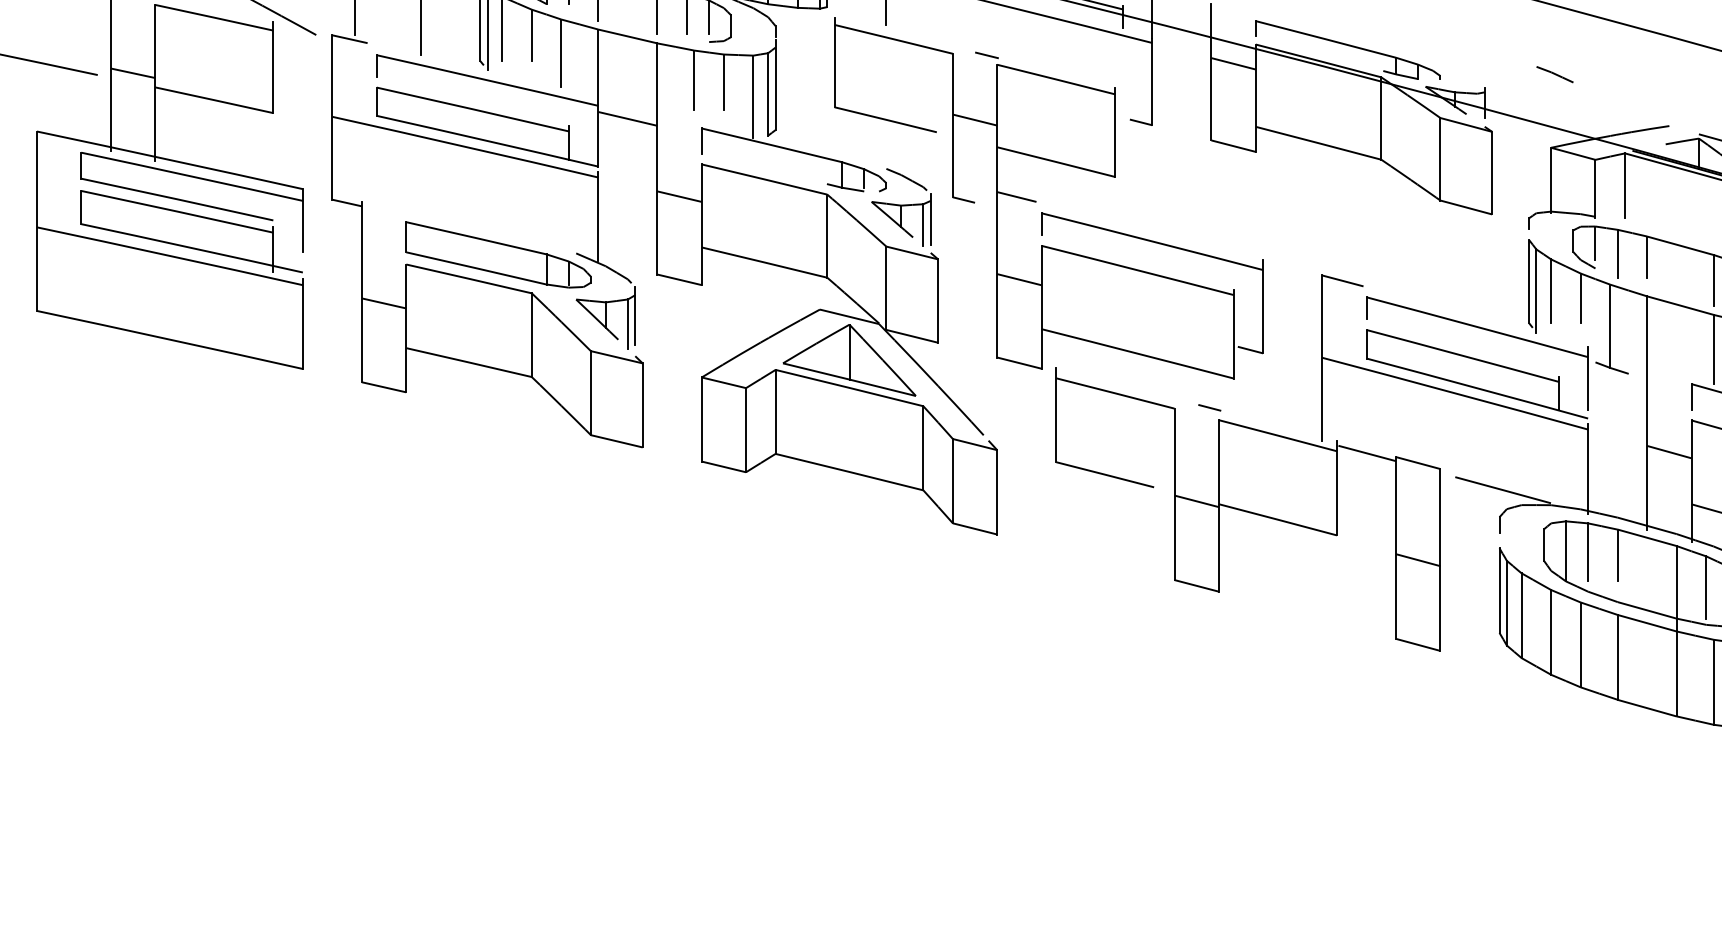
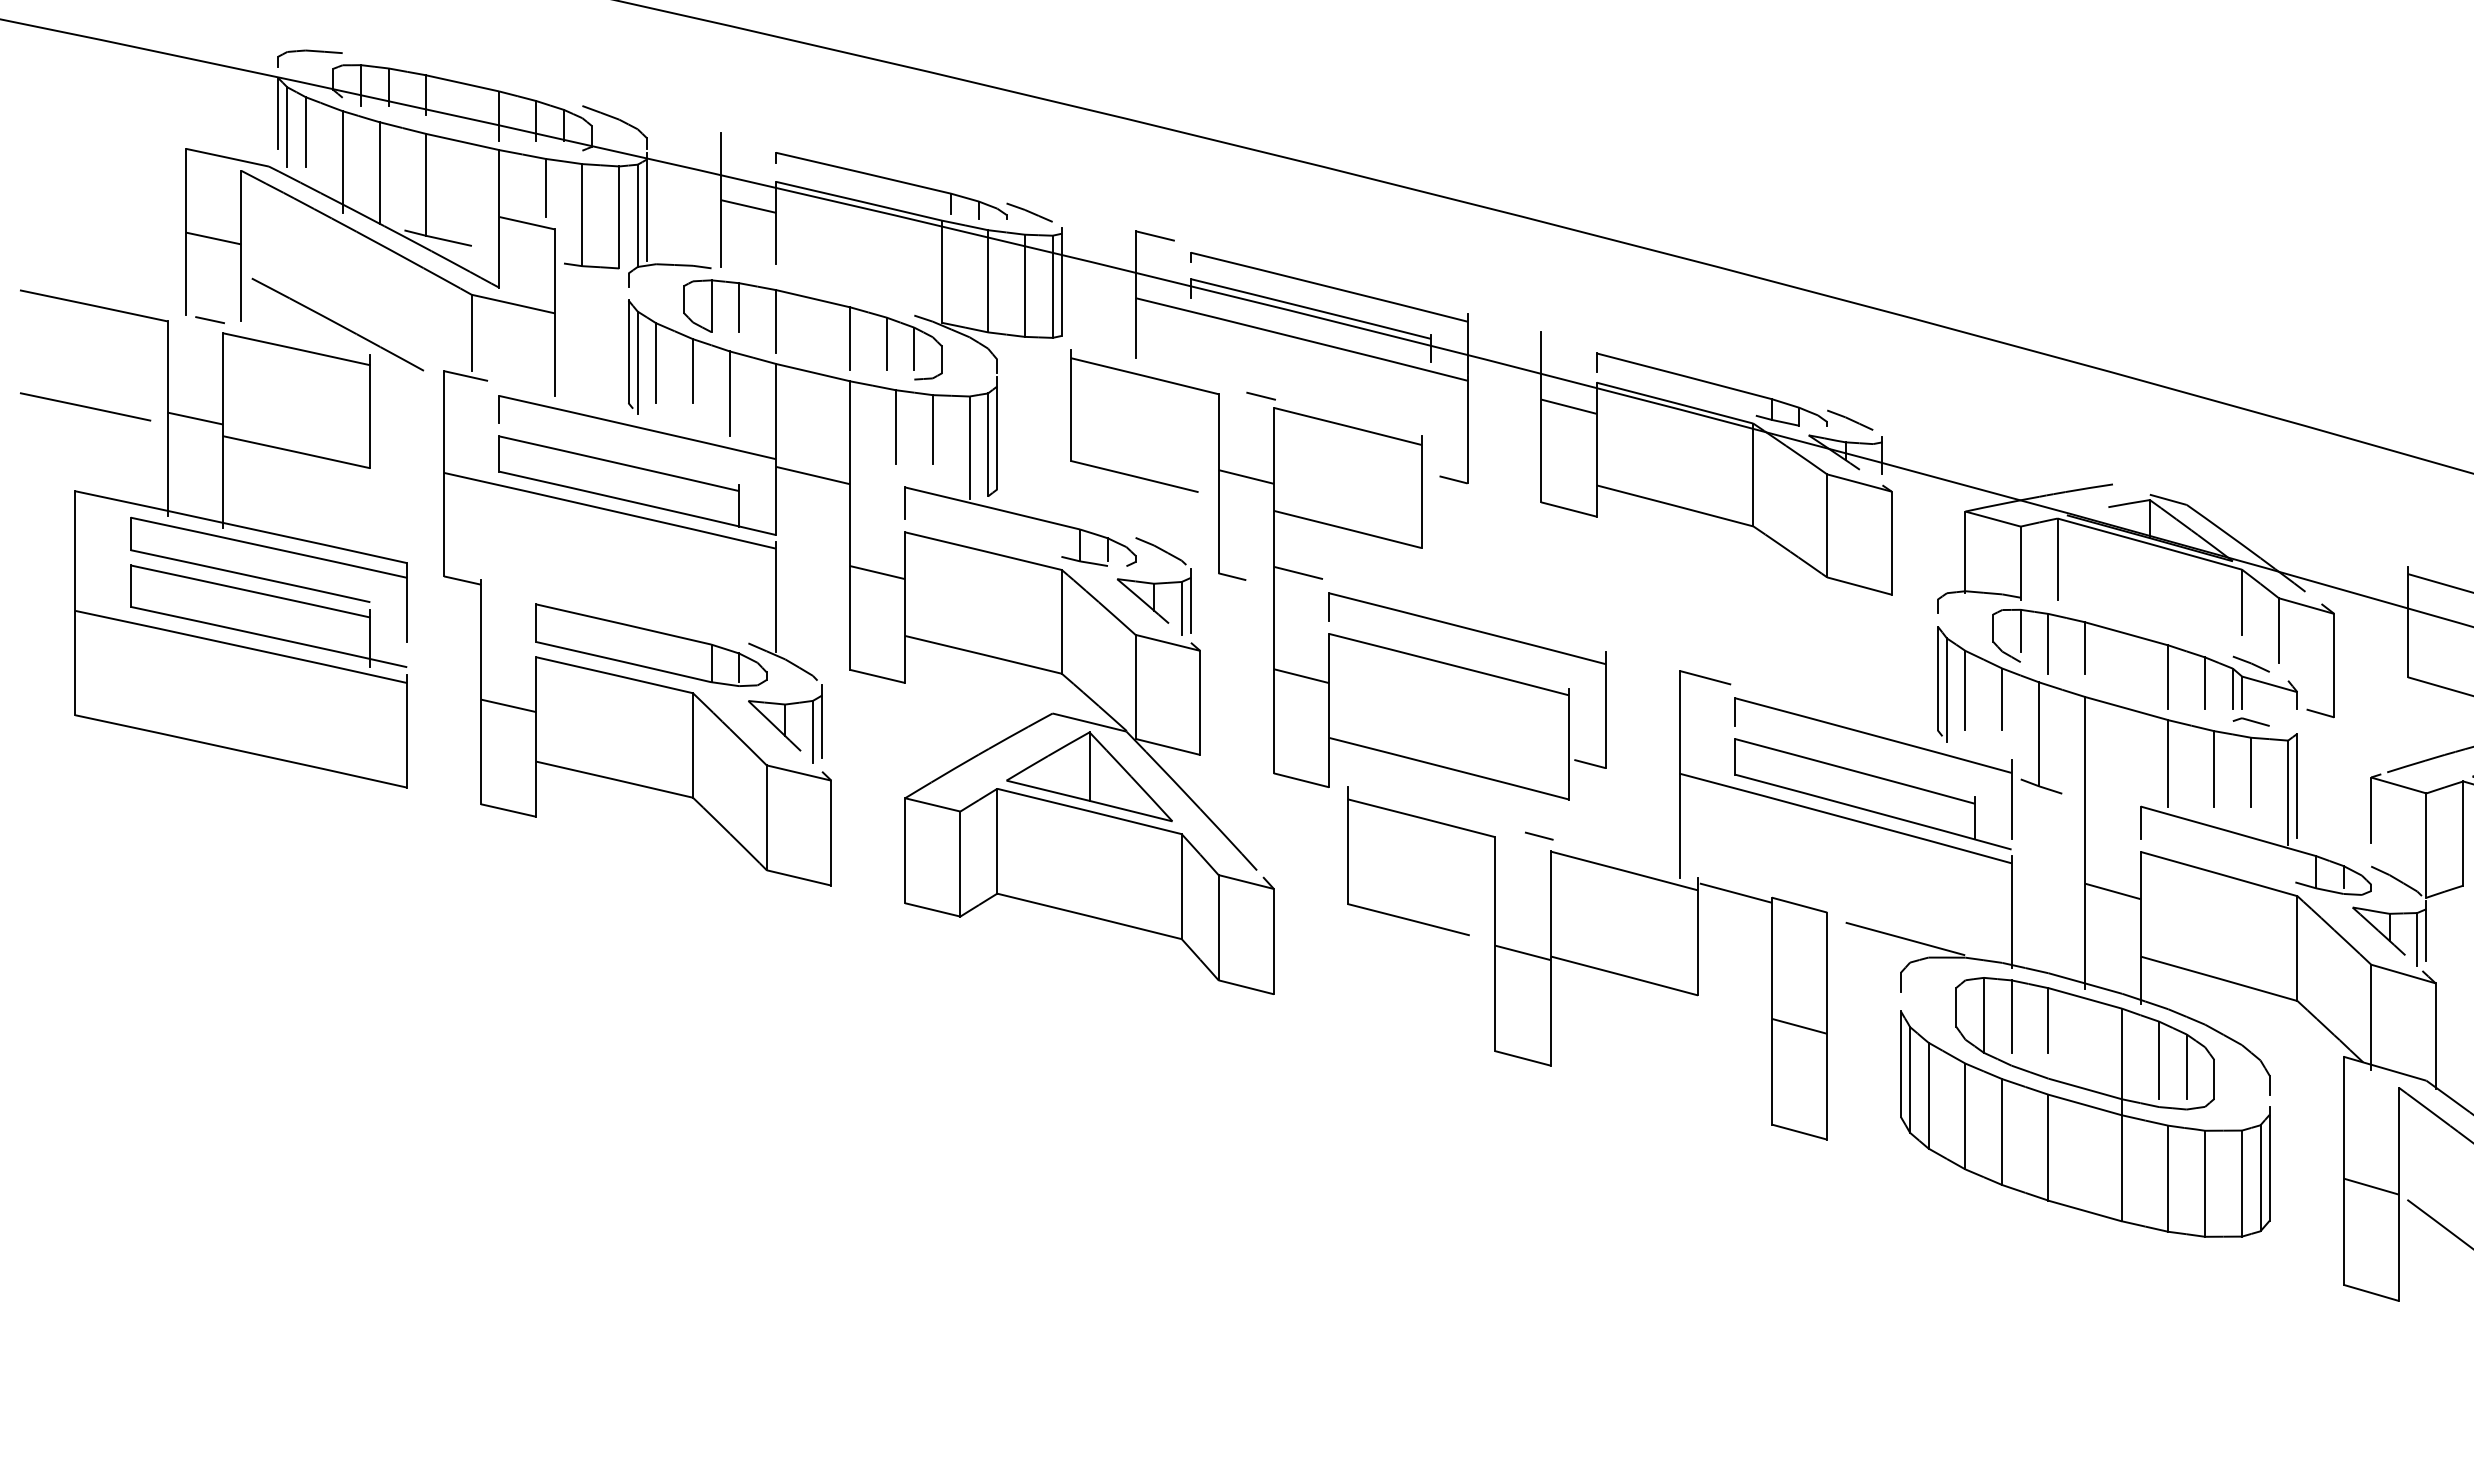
line: (1555, 74) -> (1850, 419), moved

